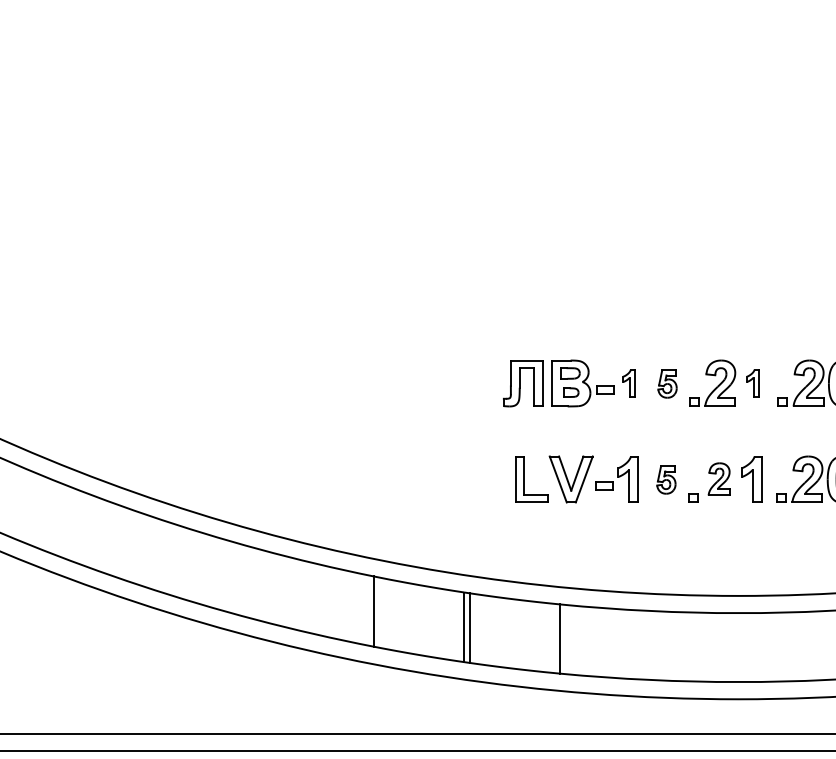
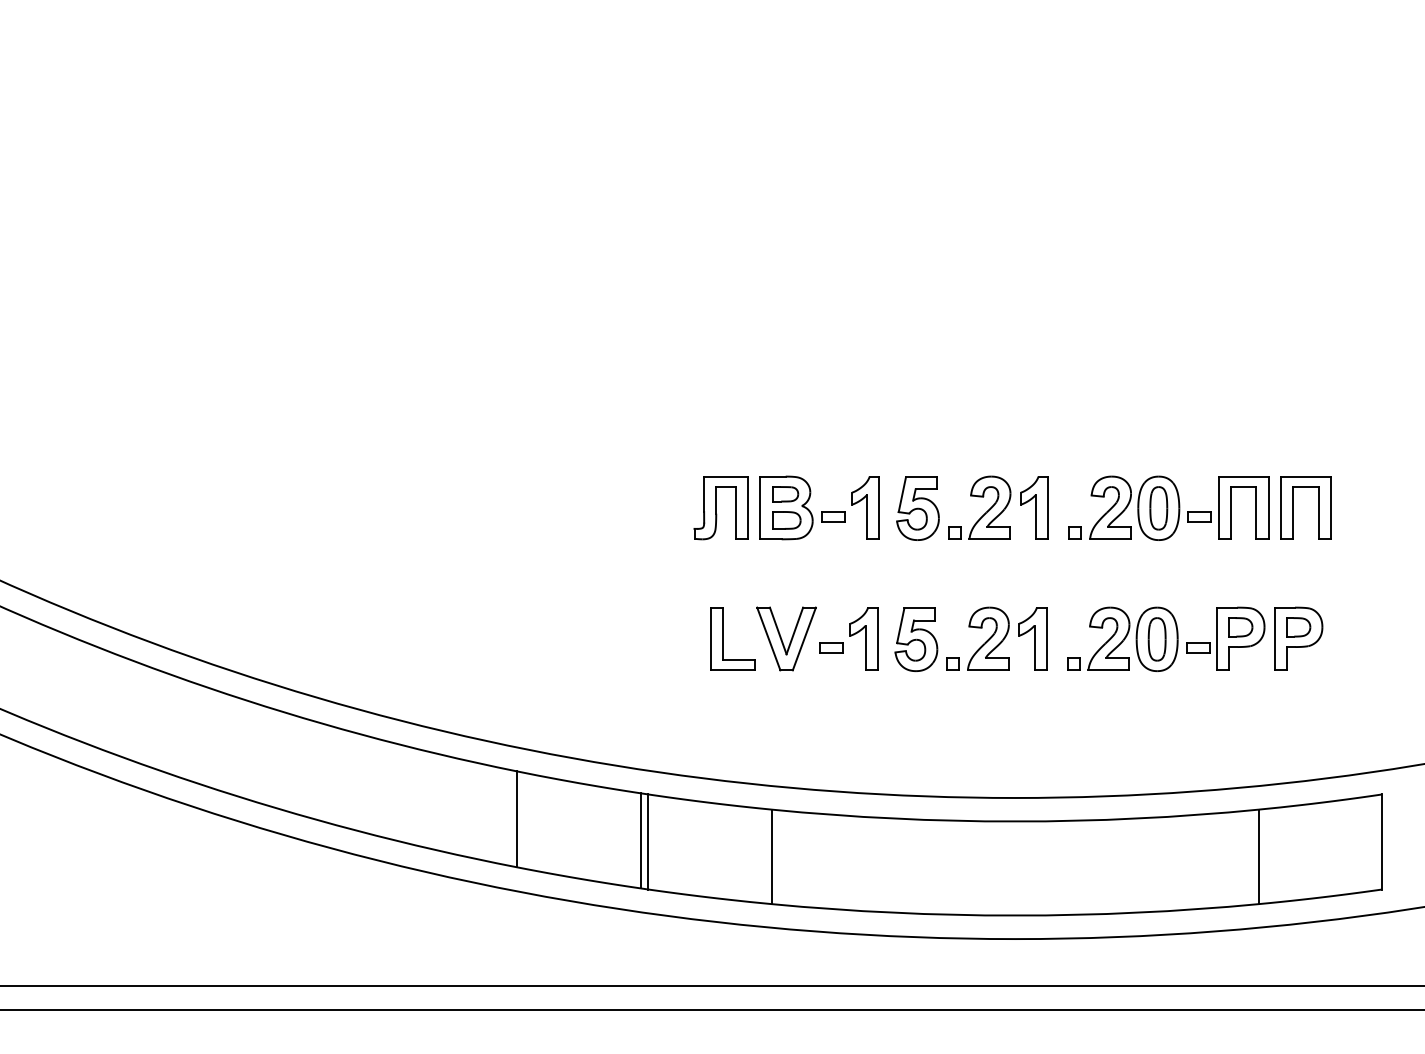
part: (629, 383) -> (865, 507), size x1.67
part: (667, 383) -> (917, 508), size x1.67
part: (752, 383) -> (1034, 507), size x1.67
part: (571, 392) -> (786, 520), size x1.43
part: (666, 479) -> (916, 639), size x1.67
part: (719, 479) -> (988, 638), size x1.43

